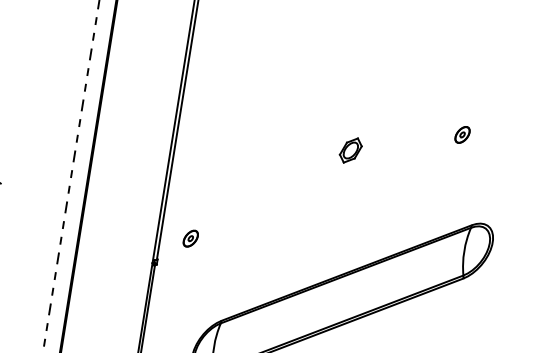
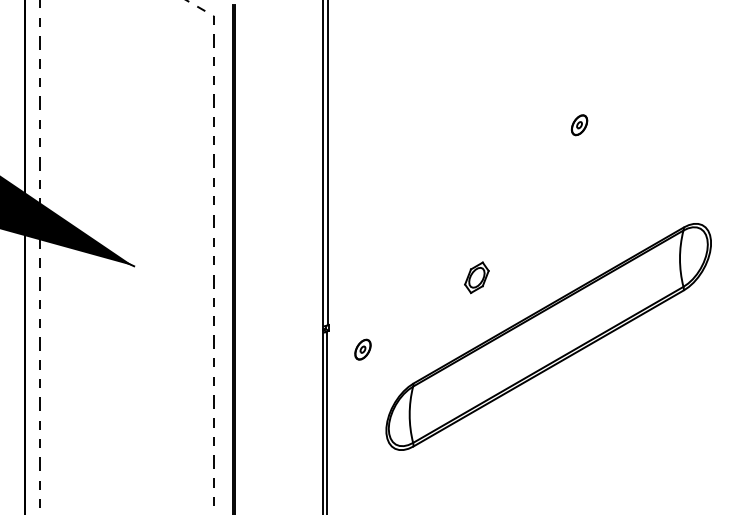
part: (462, 135) -> (579, 125), moved
part: (350, 150) -> (476, 277), moved
part: (190, 238) -> (362, 349), moved

